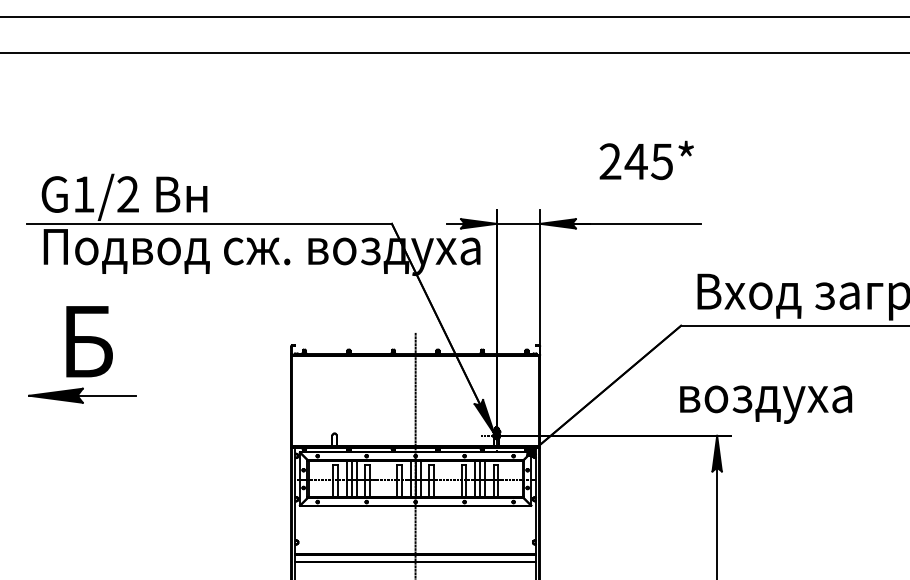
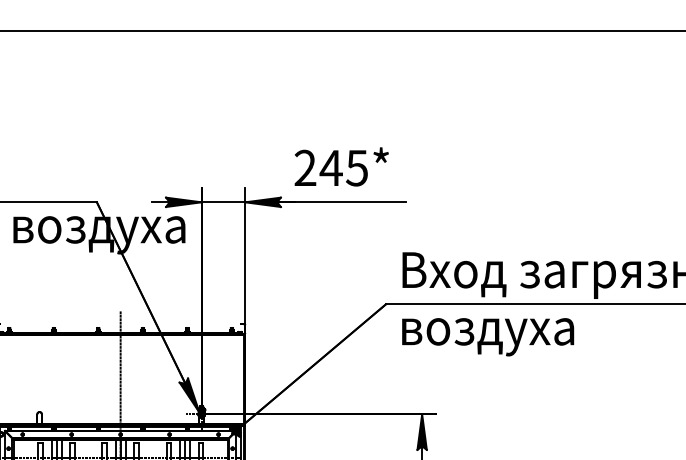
text: (646, 160) -> (341, 166), moved
text: (766, 404) -> (488, 336), moved

